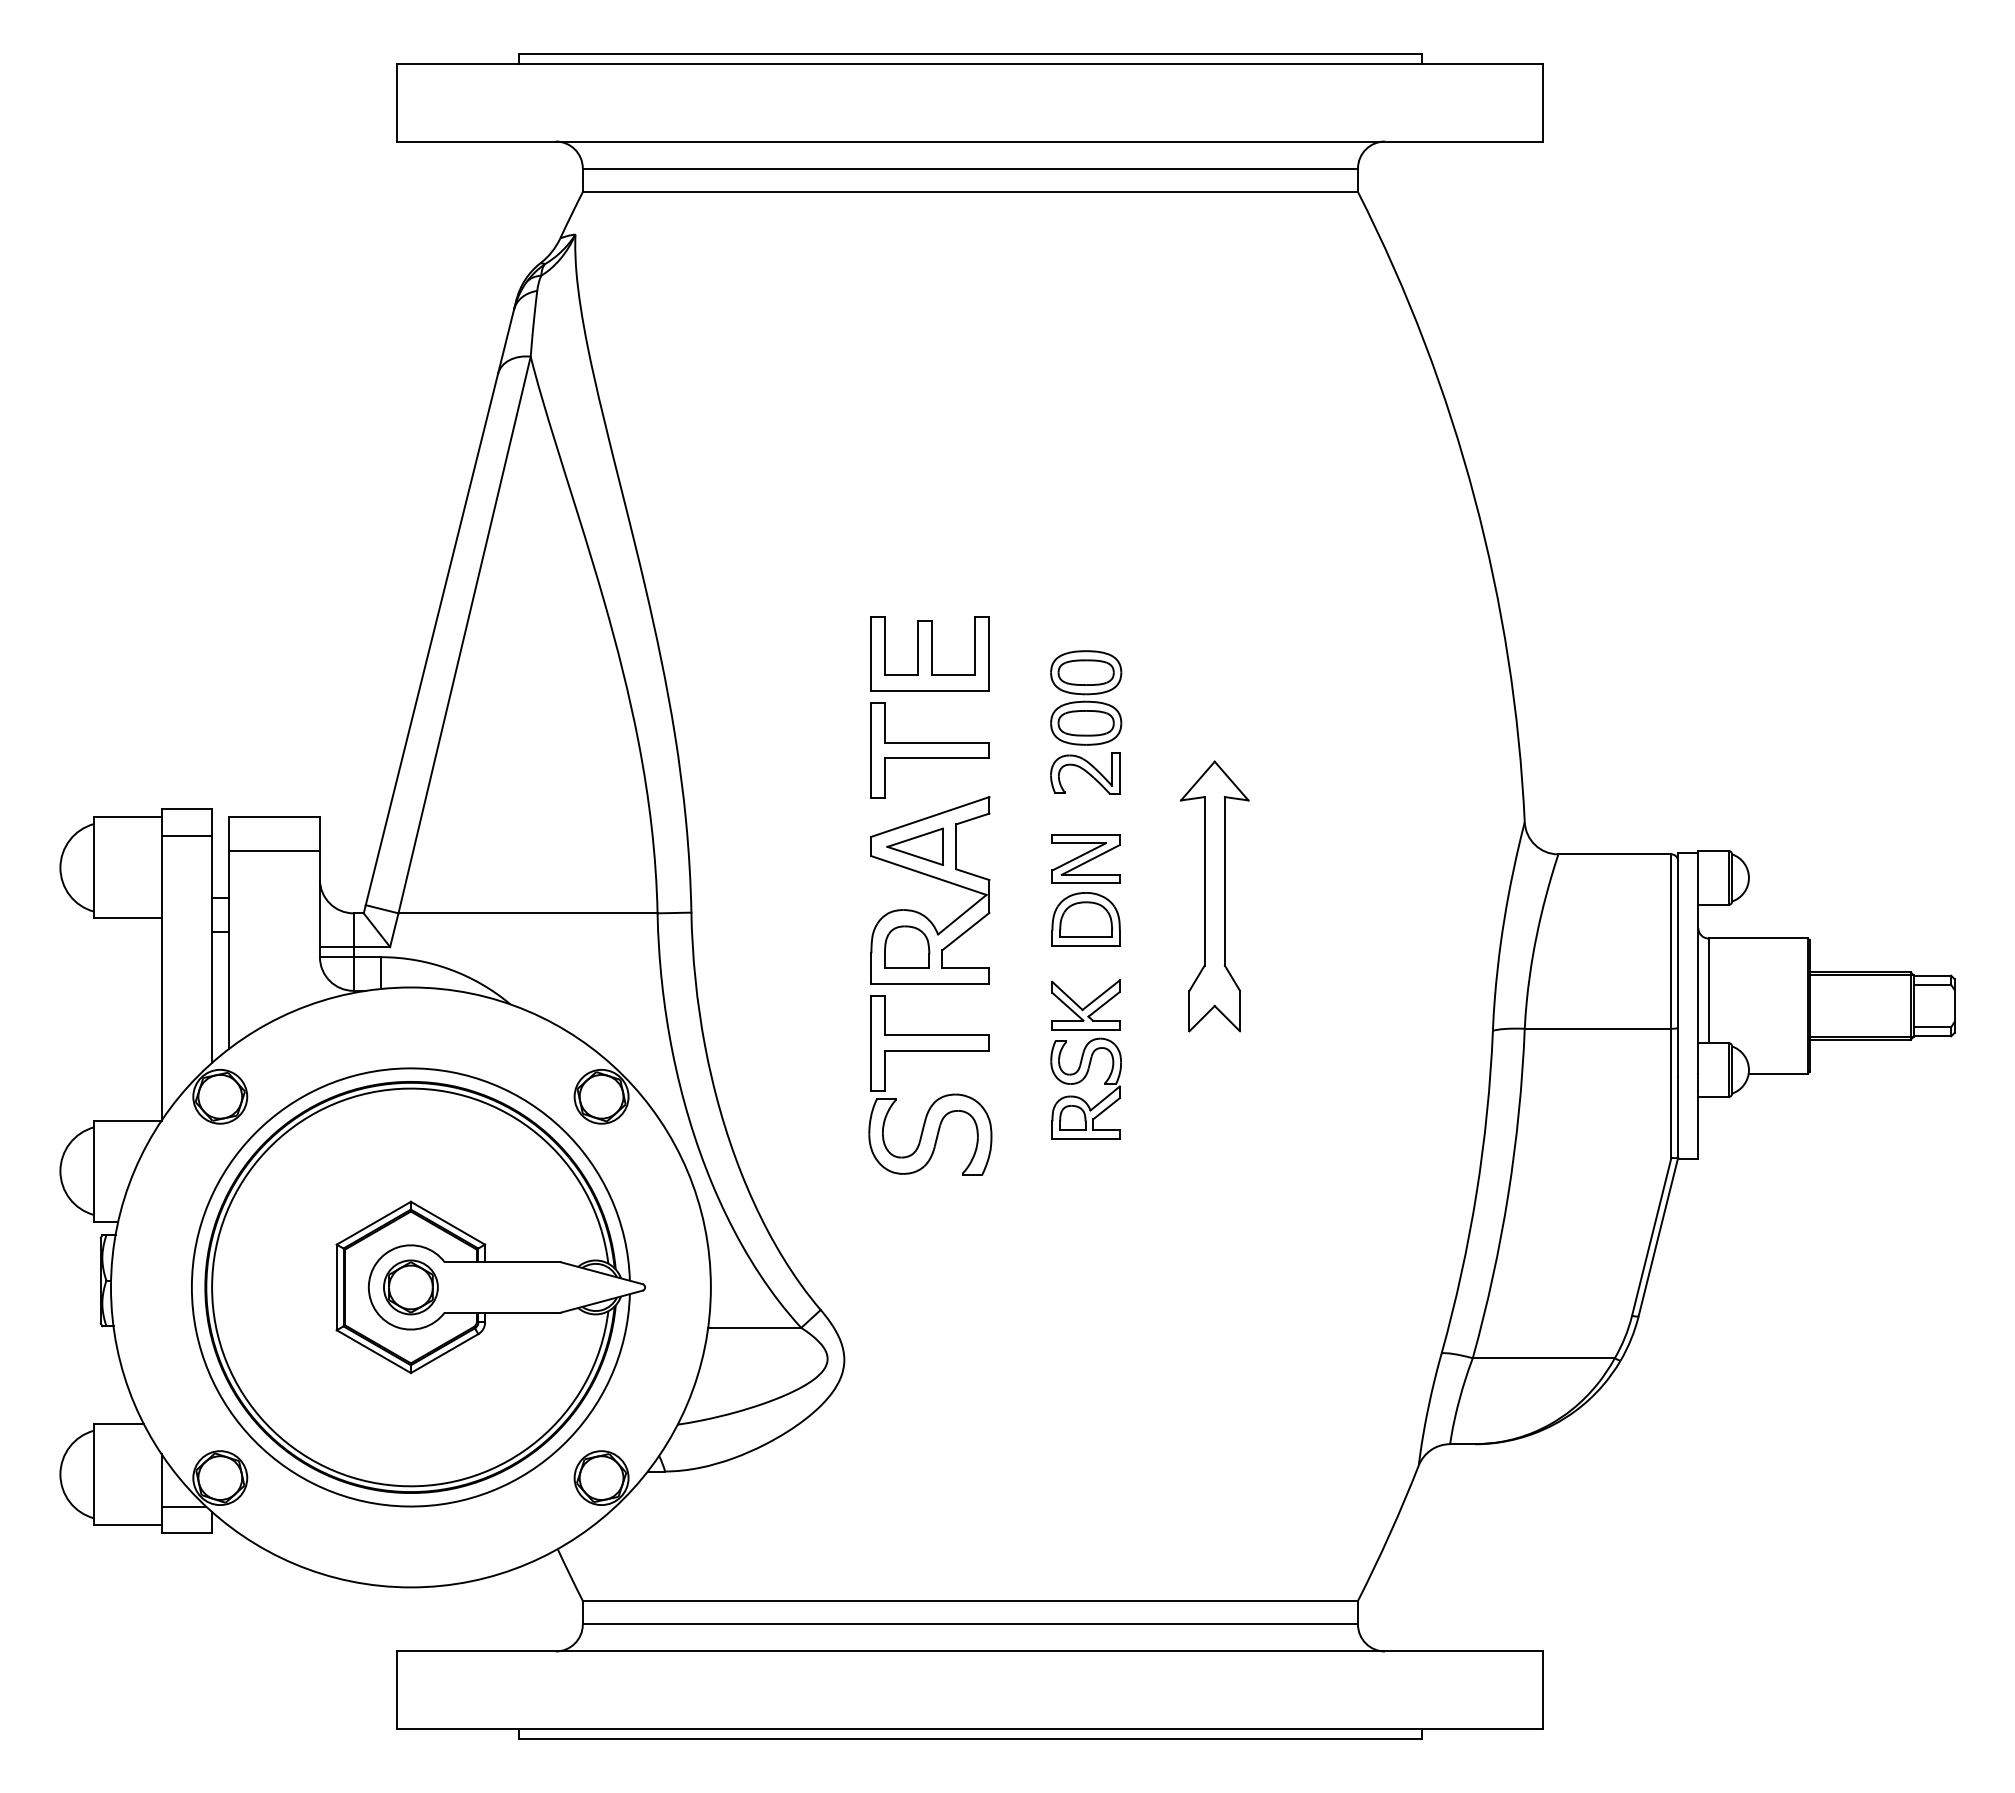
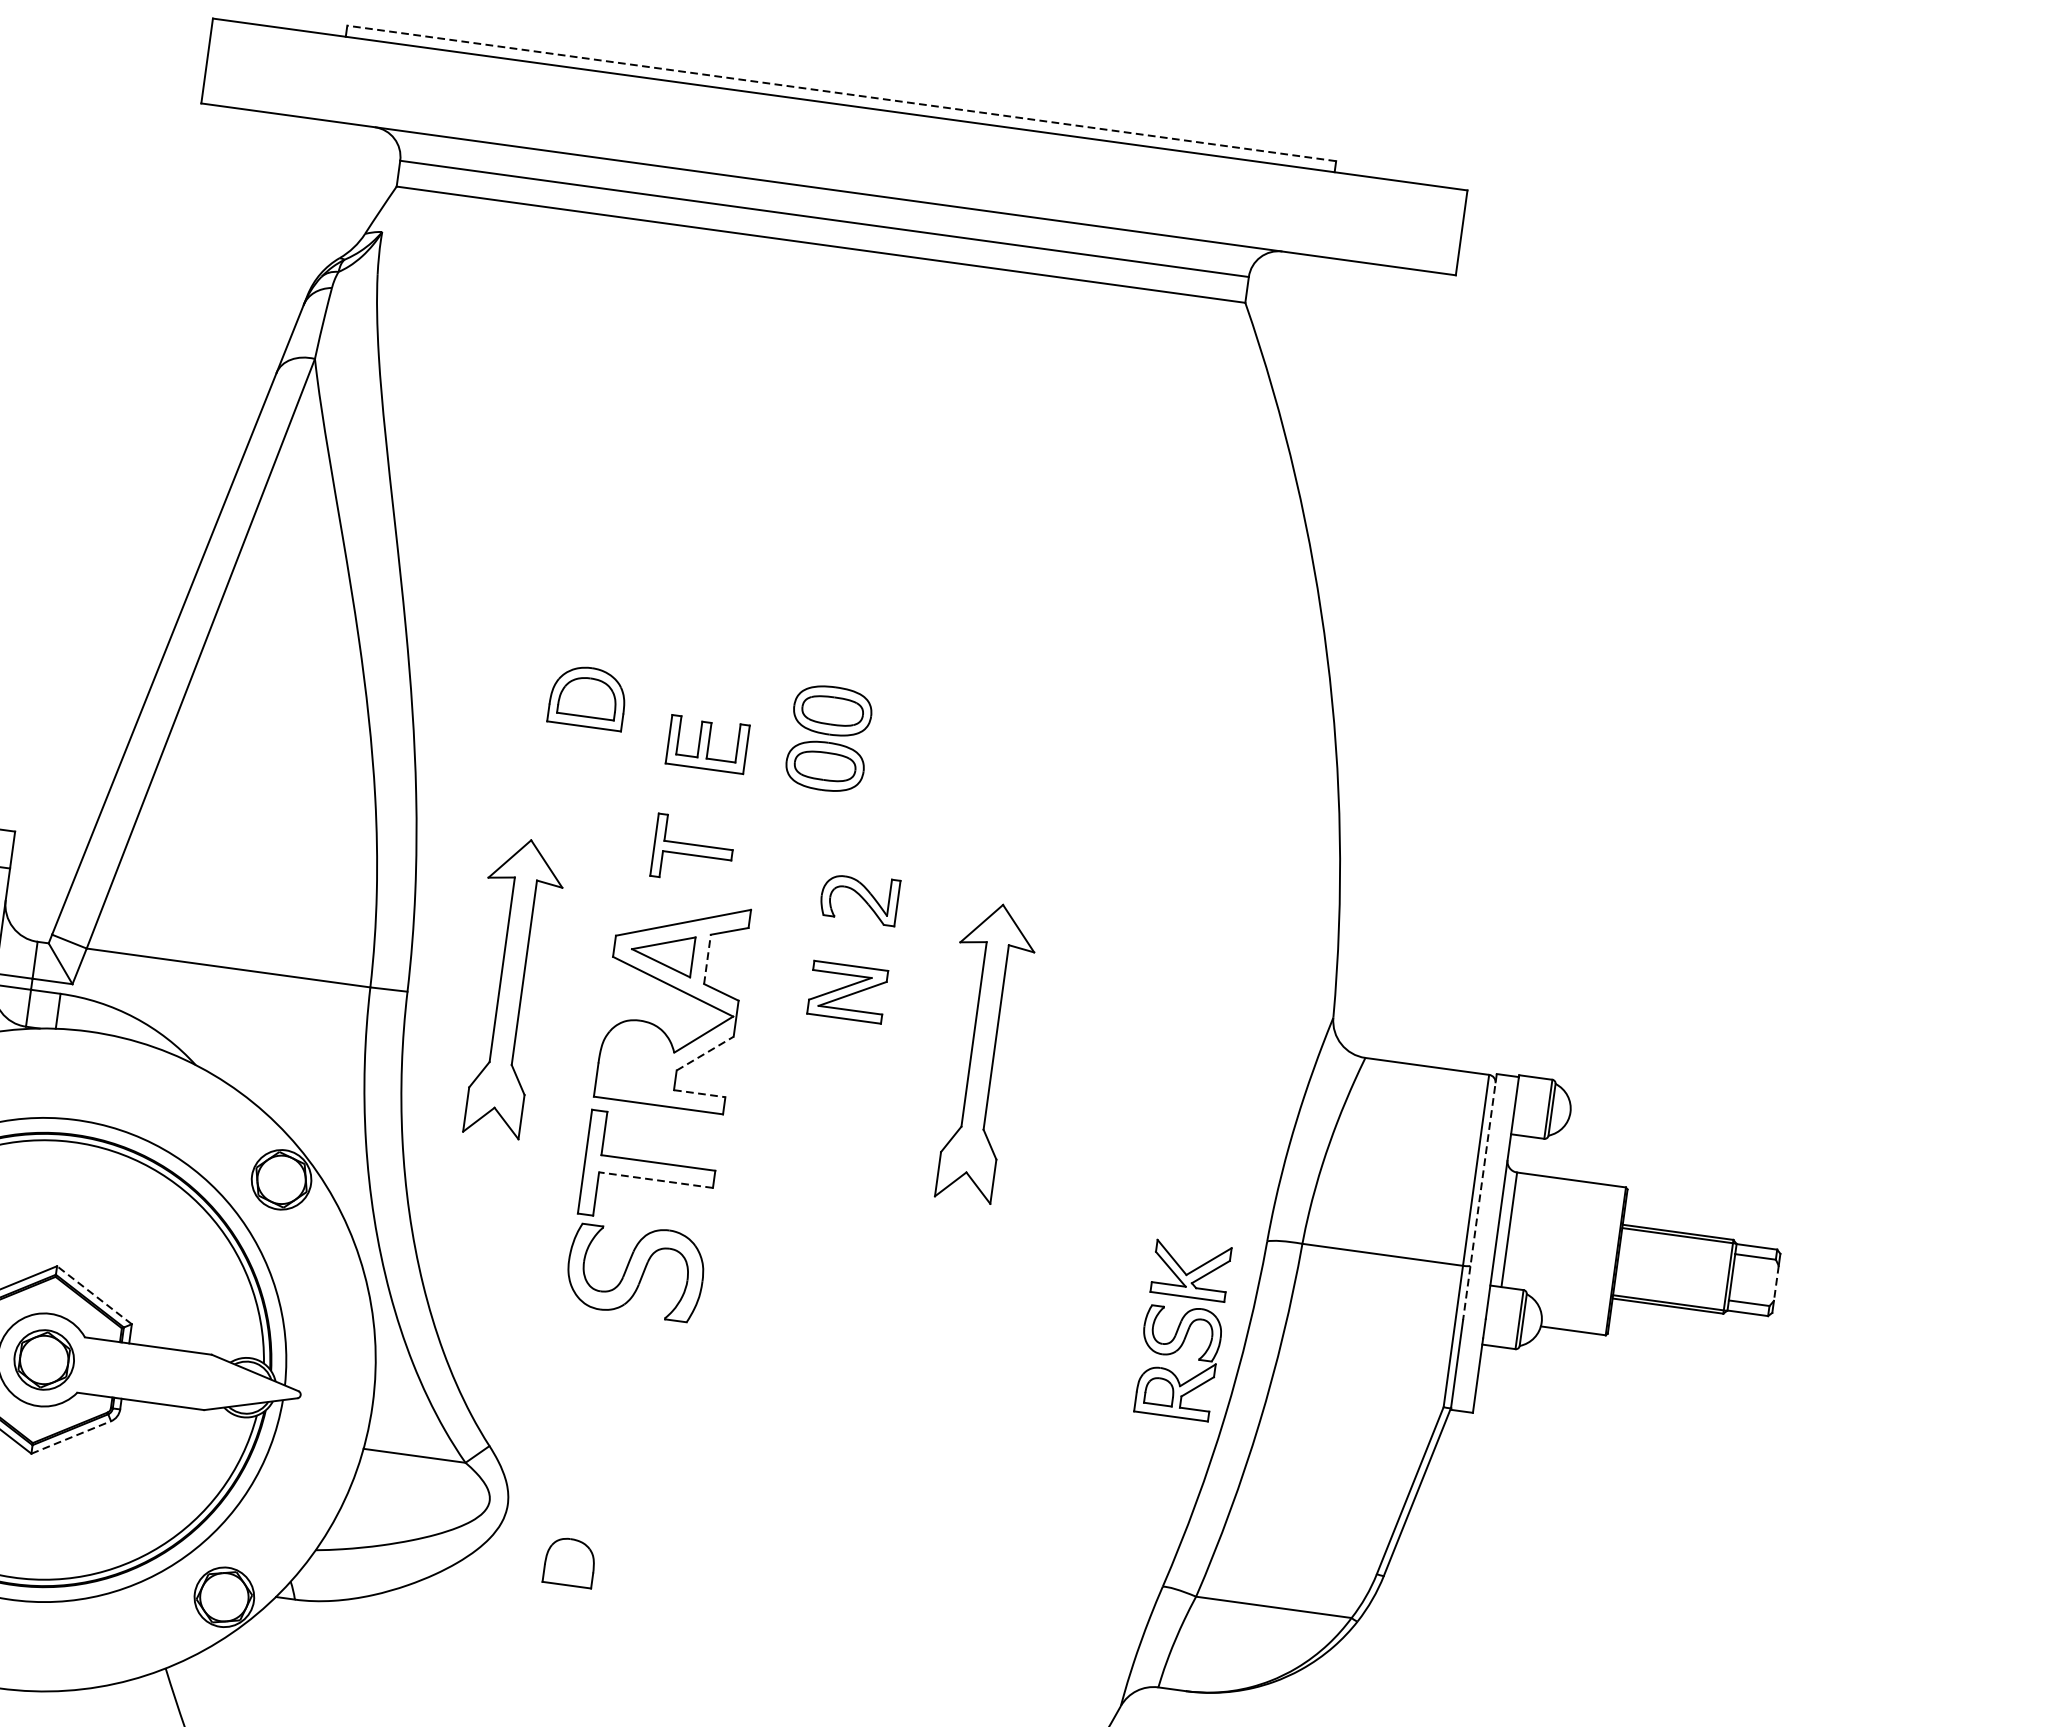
line: (970, 53) -> (841, 92), solid -> dashed
part: (929, 653) -> (707, 743), size x0.6
part: (1086, 697) -> (829, 738), moved
part: (929, 750) -> (692, 849), size x0.6
line: (956, 846) -> (707, 959), solid -> dashed
part: (783, 896) -> (510, 987), added
part: (1085, 919) -> (587, 697), moved
line: (965, 931) -> (704, 1053), solid -> dashed
part: (907, 946) -> (570, 1561), moved
line: (1678, 965) -> (1480, 1197), solid -> dashed
line: (966, 968) -> (700, 1094), solid -> dashed
line: (1954, 1006) -> (1776, 1283), solid -> dashed
line: (936, 1051) -> (655, 1180), solid -> dashed
part: (1085, 1059) -> (1182, 1329), moved
line: (448, 1223) -> (94, 1295), solid -> dashed
line: (444, 1353) -> (71, 1437), solid -> dashed

